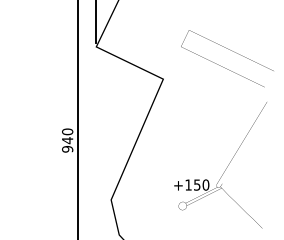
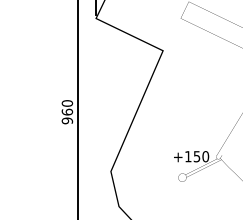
text: (67, 140) -> (67, 112), 940 -> 960

